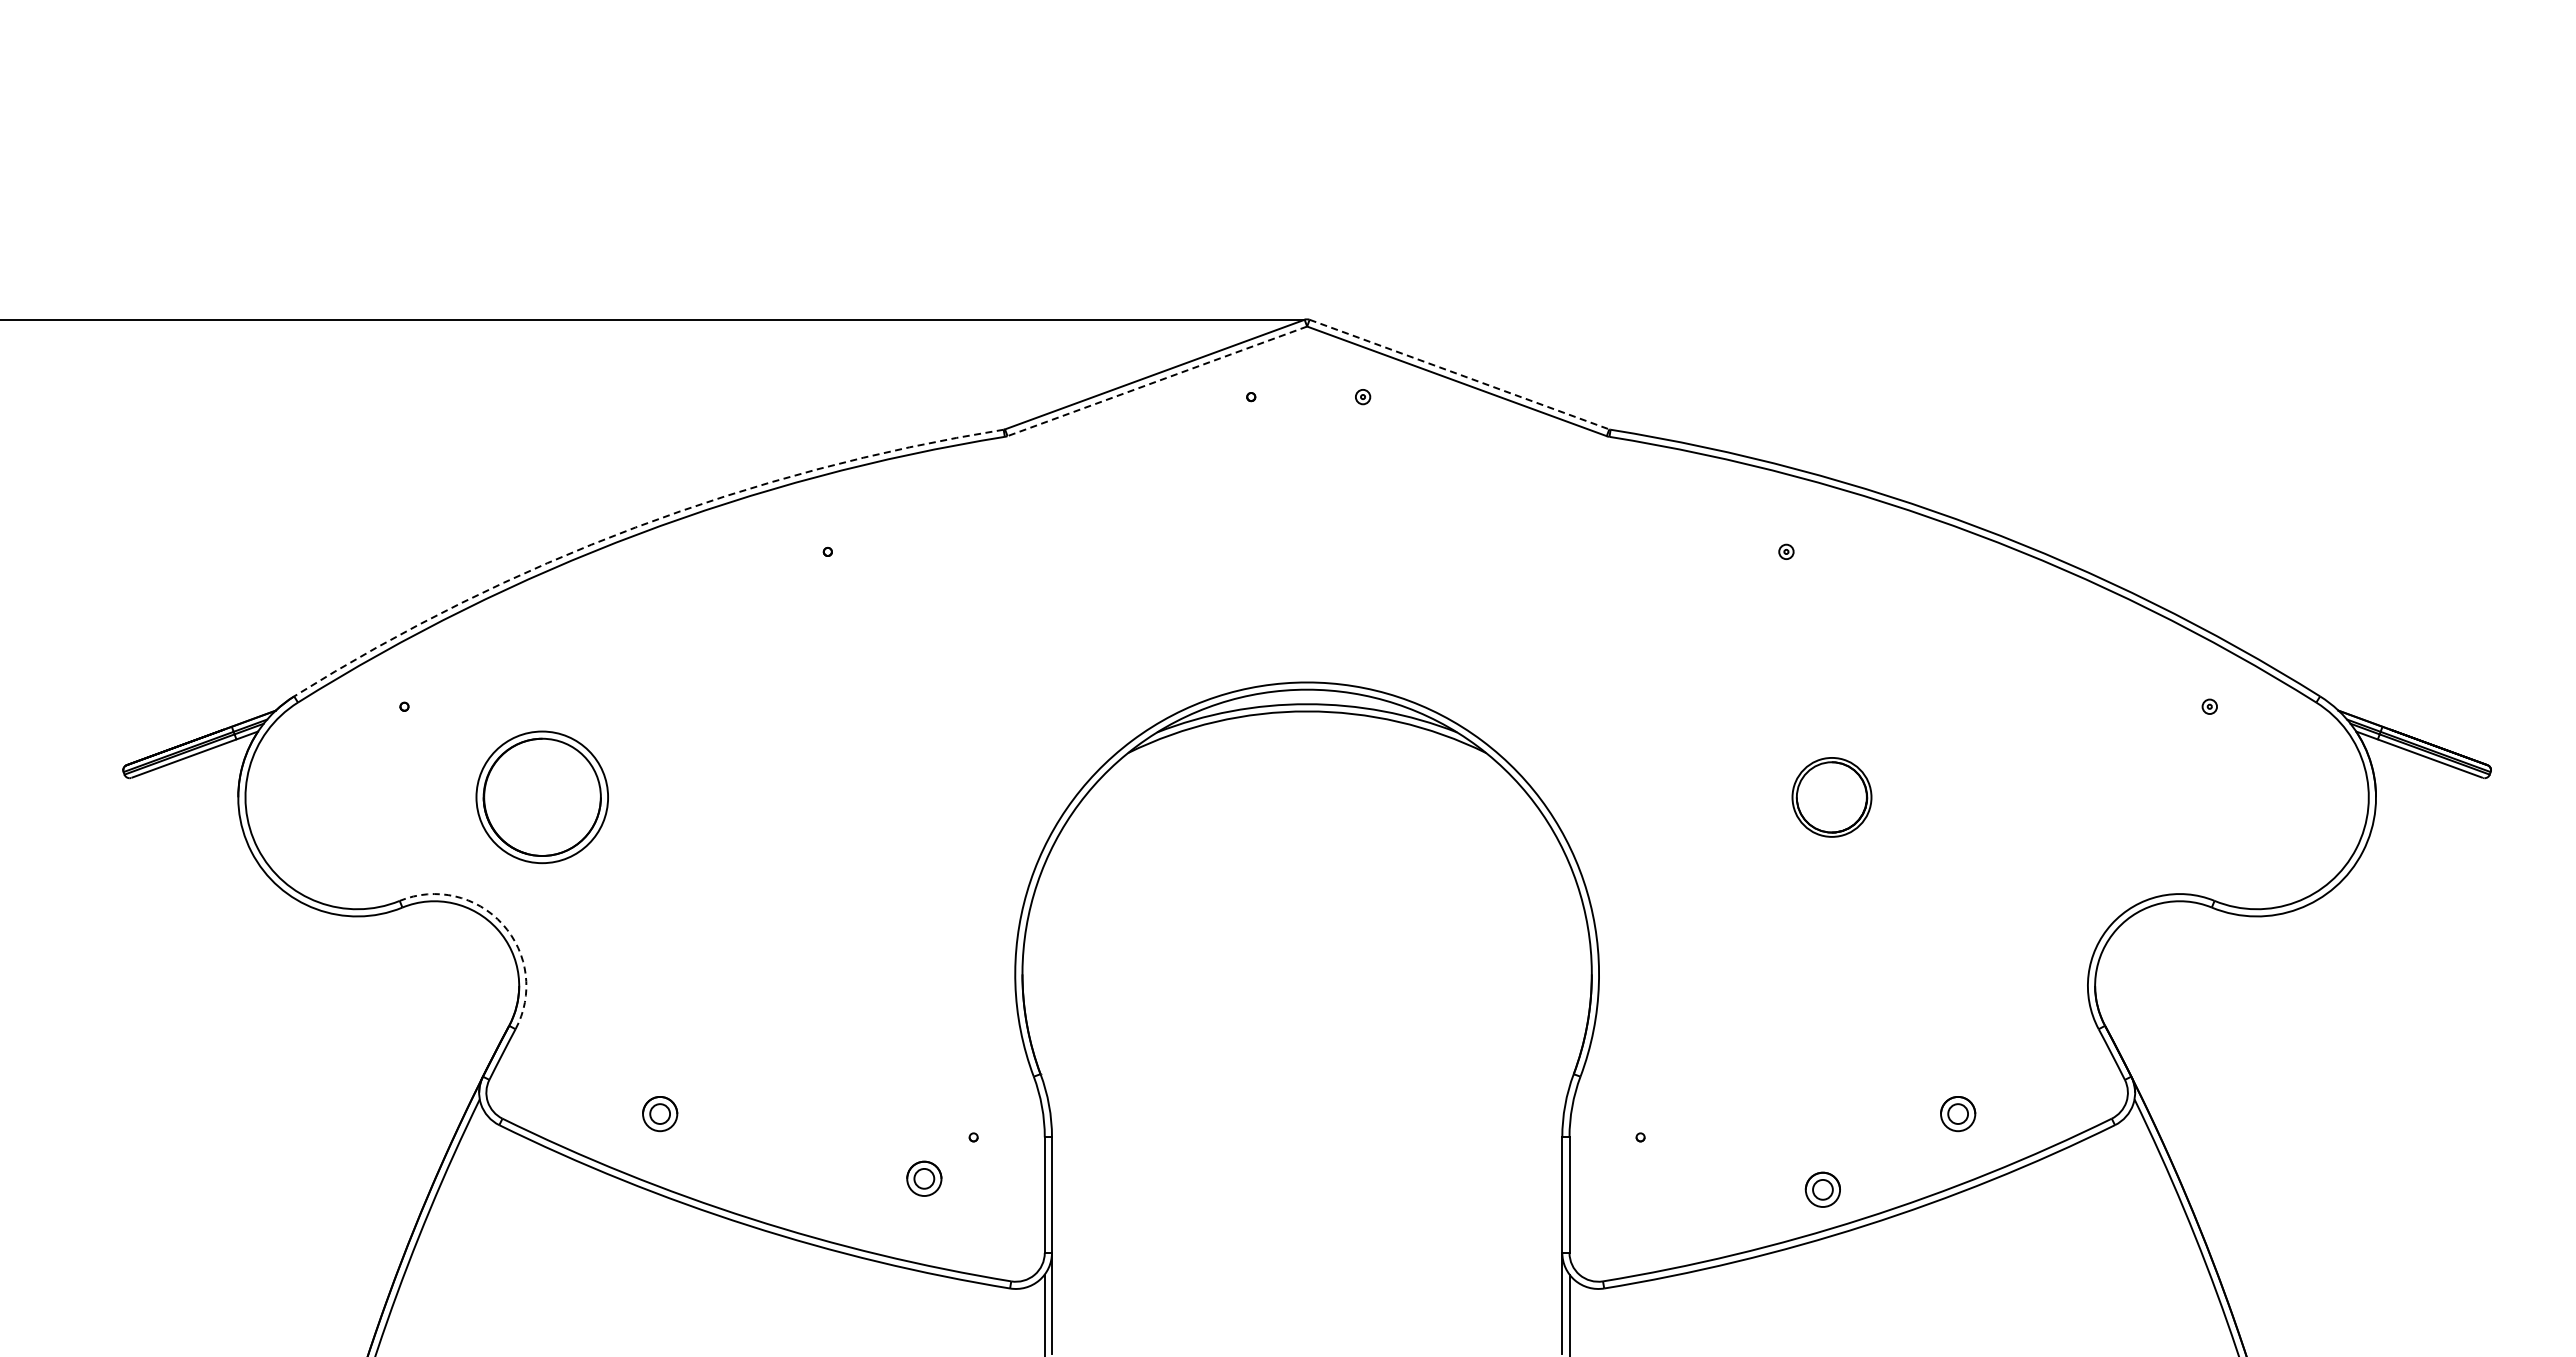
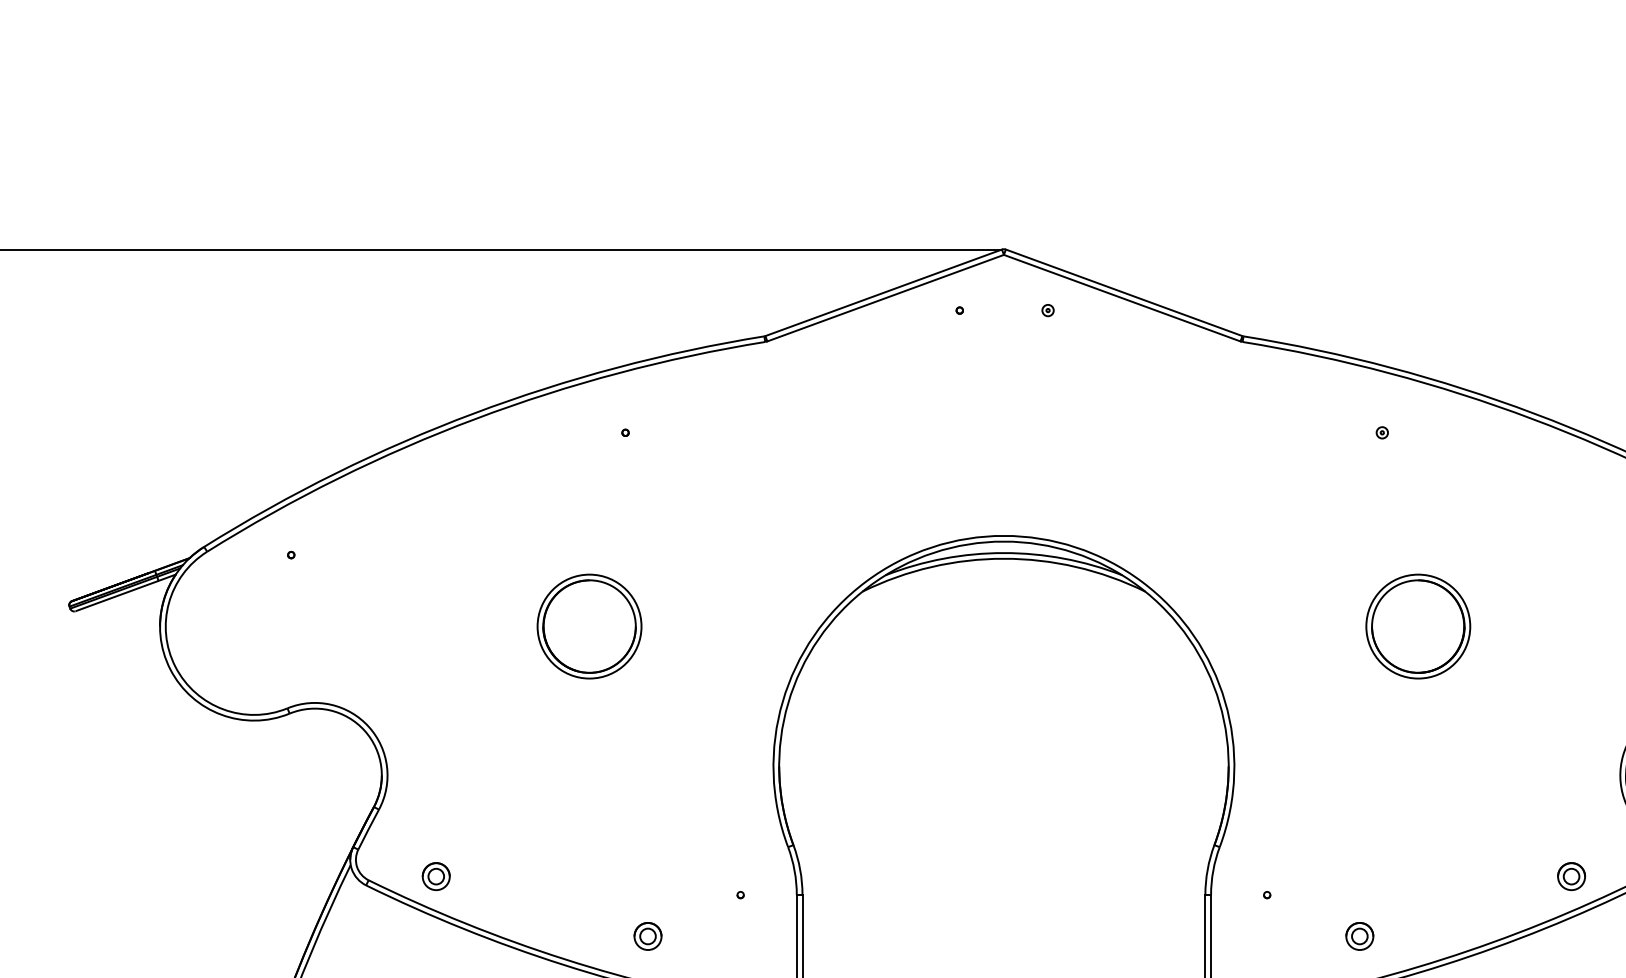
line: (1459, 374) -> (1124, 292), dashed -> solid
line: (1157, 381) -> (885, 298), dashed -> solid
arc: (635, 527) -> (473, 413), dashed -> solid
part: (541, 797) -> (588, 626), moved
part: (1831, 797) -> (1417, 626), size x1.67
arc: (502, 924) -> (368, 726), dashed -> solid
part: (660, 1114) -> (436, 876), moved
part: (1958, 1114) -> (1571, 876), moved
part: (924, 1178) -> (648, 936), moved
part: (1822, 1189) -> (1359, 936), moved

